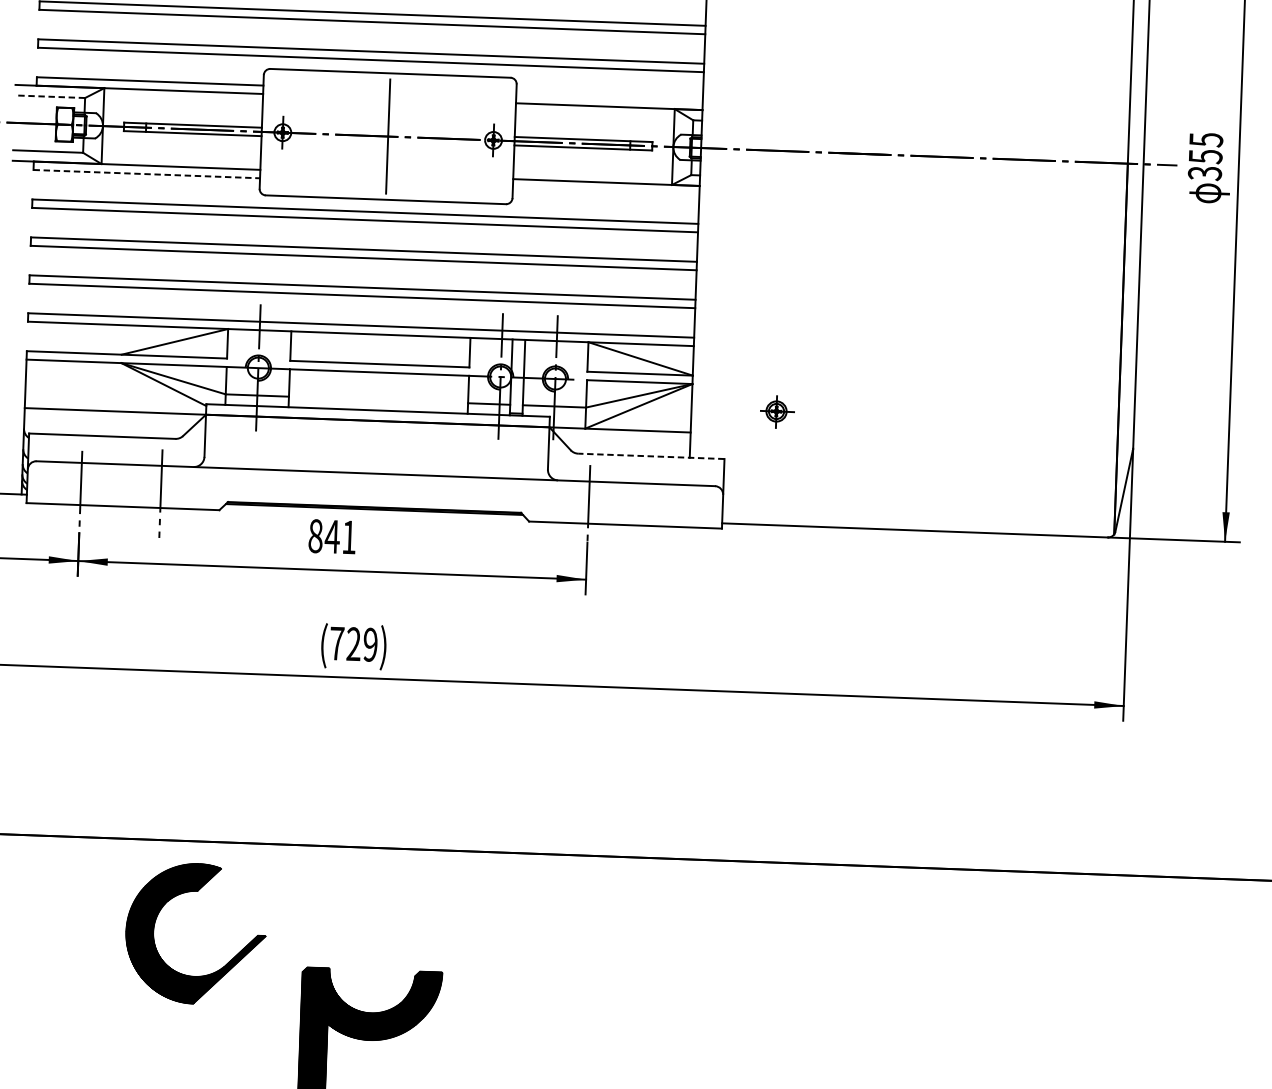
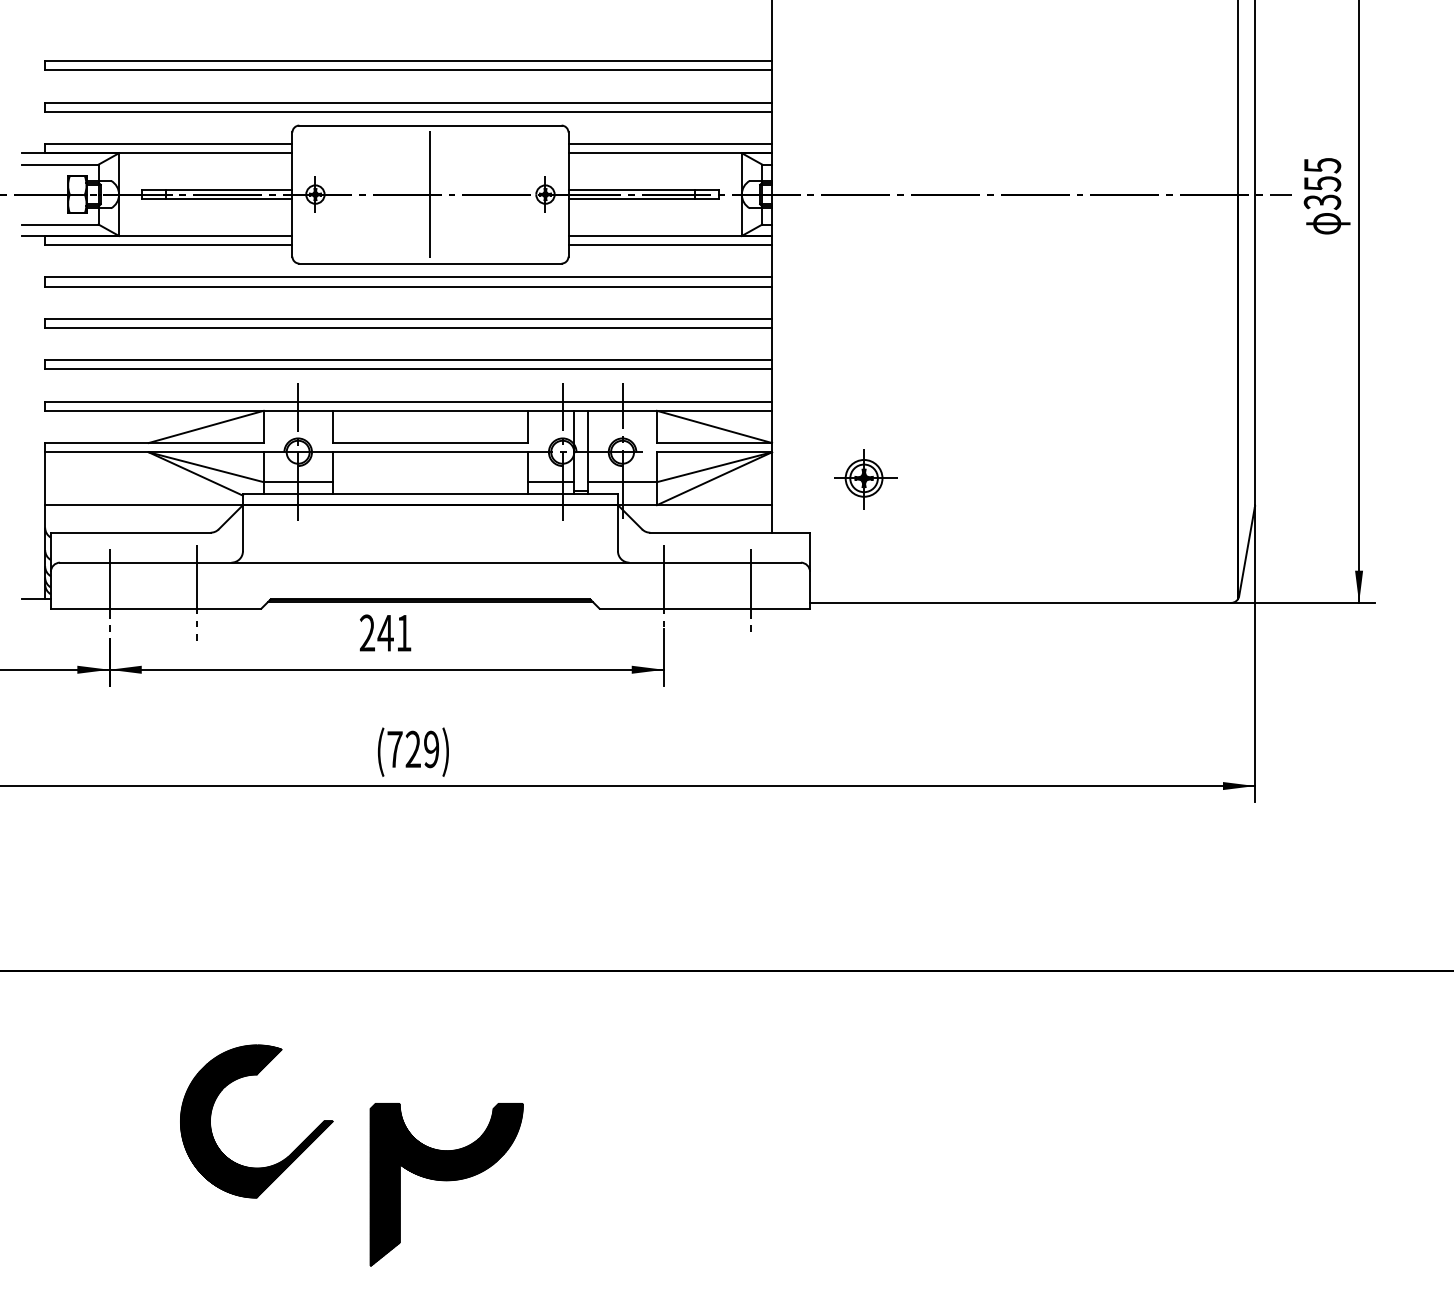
line: (49, 96) -> (59, 164), dashed -> solid
line: (609, 97) -> (670, 143), added
line: (146, 174) -> (168, 245), dashed -> solid
line: (606, 191) -> (670, 245), added
part: (777, 412) -> (865, 479), size x1.67
line: (651, 456) -> (730, 532), dashed -> solid
line: (668, 509) -> (751, 590), added
text: (315, 535) -> (367, 632), 841 -> 241
part: (154, 935) -> (211, 1125), moved

